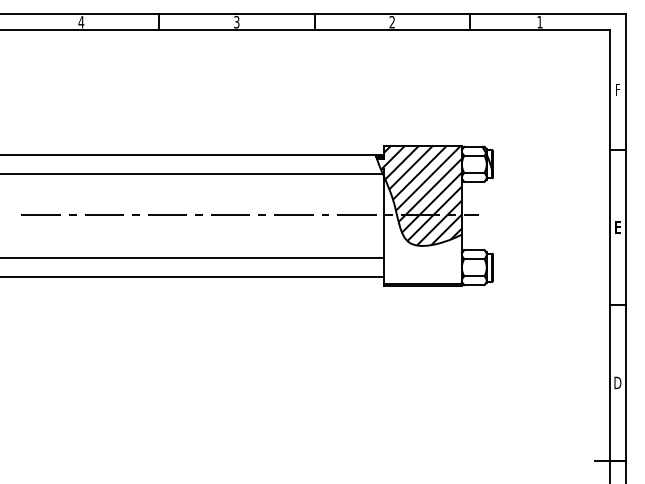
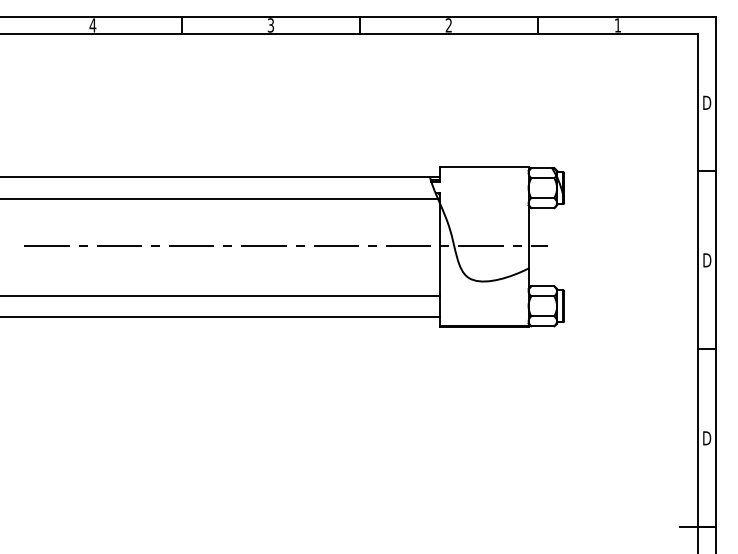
text: (617, 89) -> (706, 102), F -> D
hatch: (419, 195) -> (480, 223), removed
text: (617, 227) -> (706, 260), E -> D

